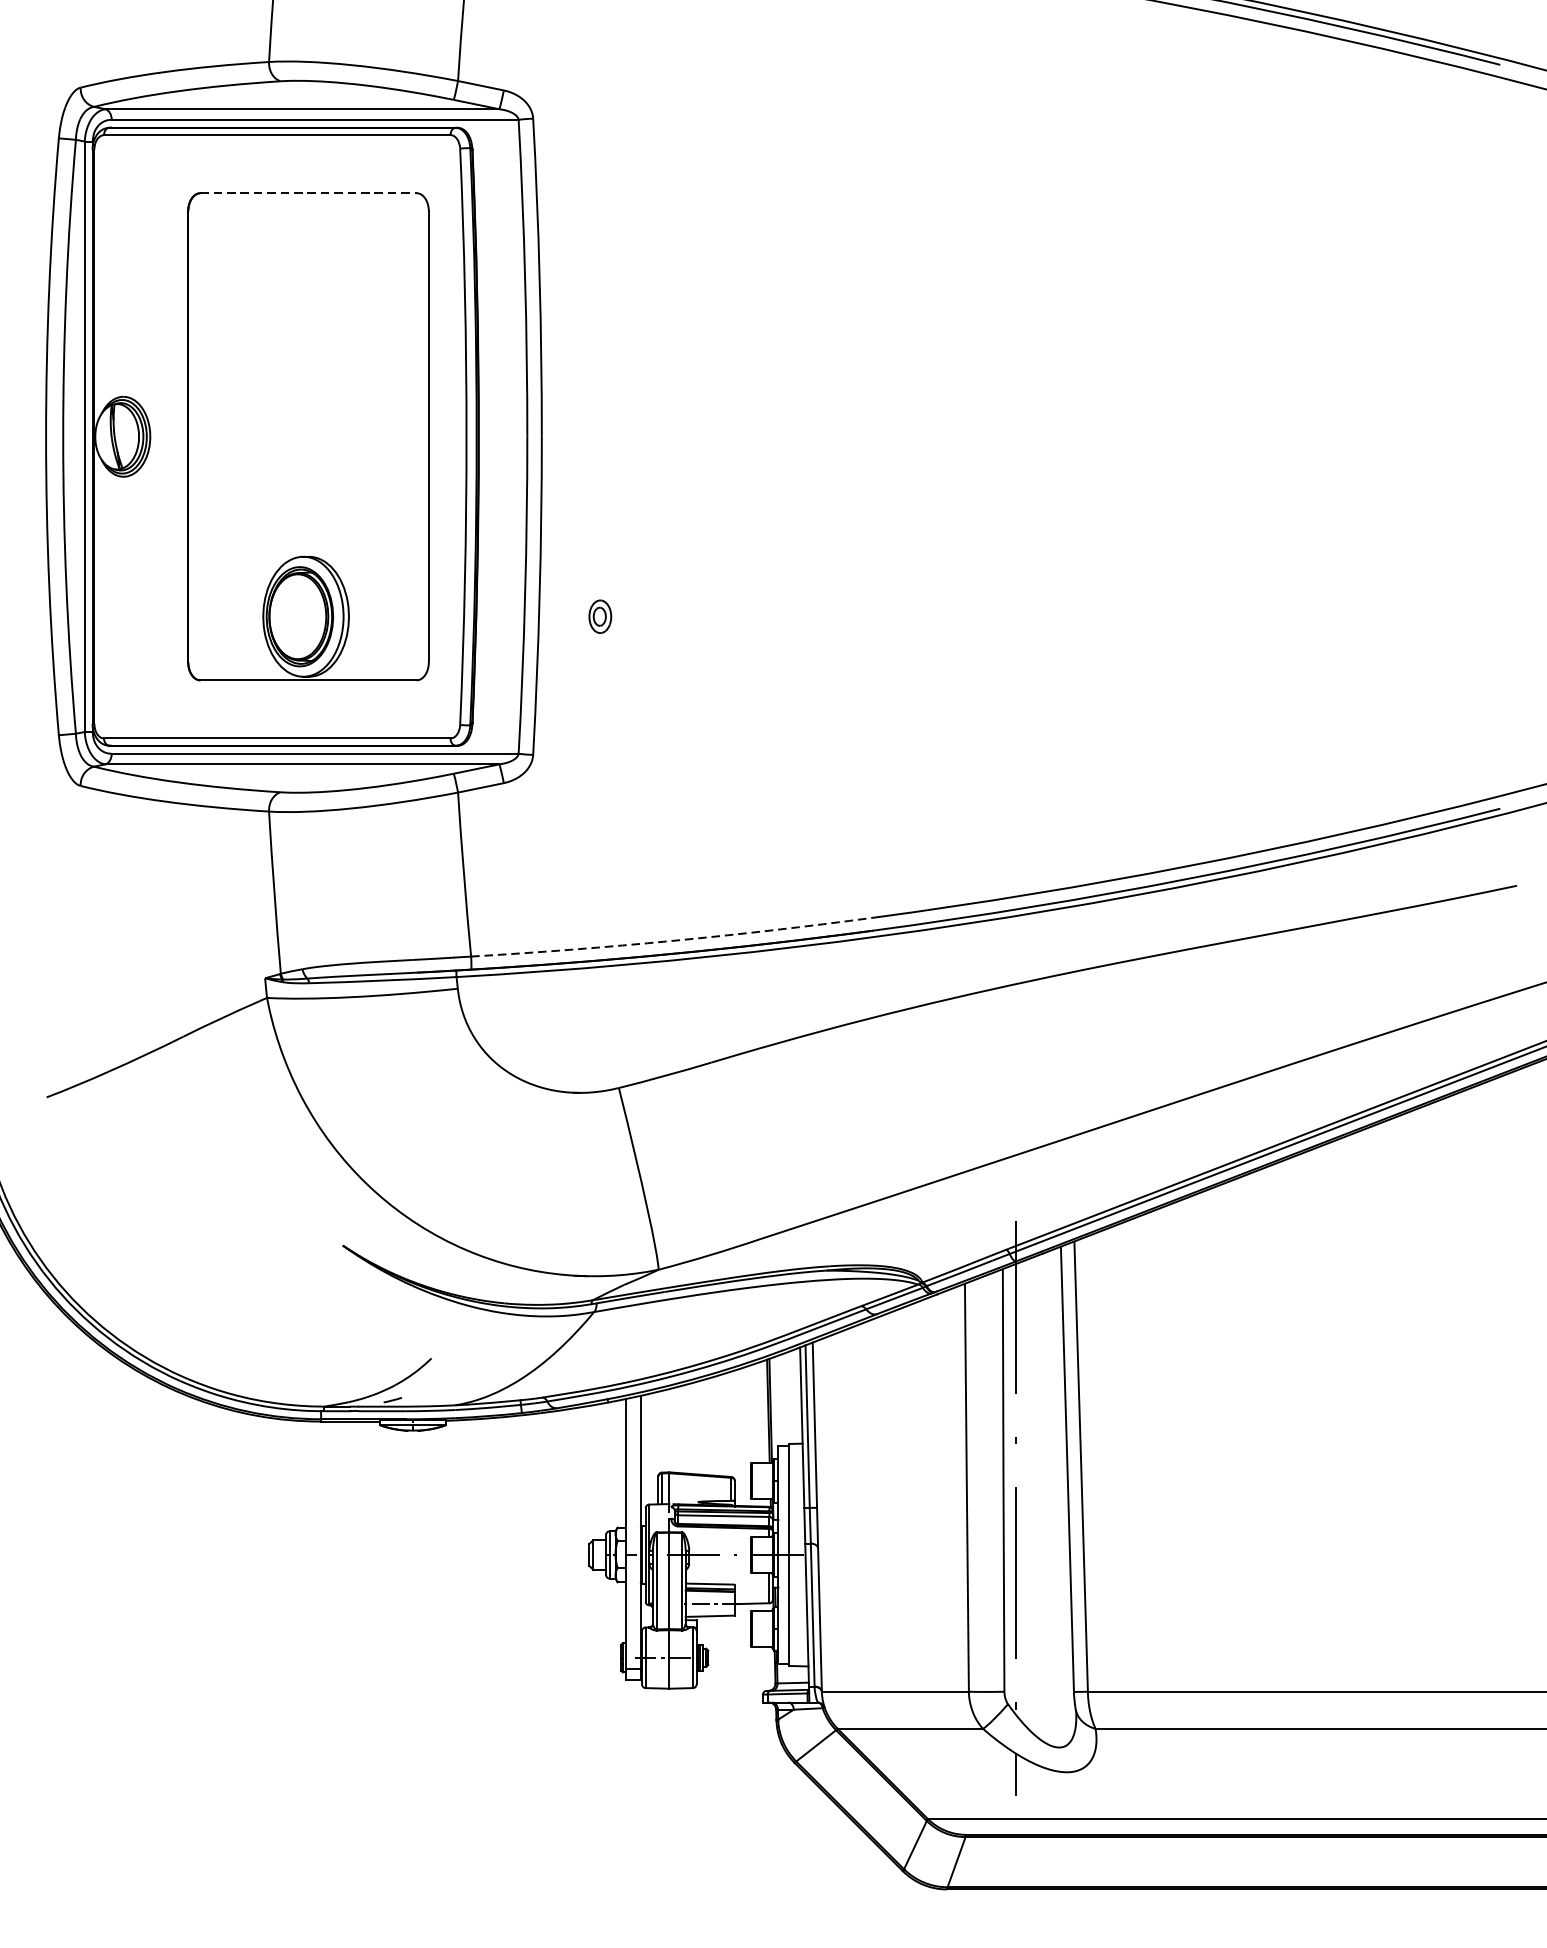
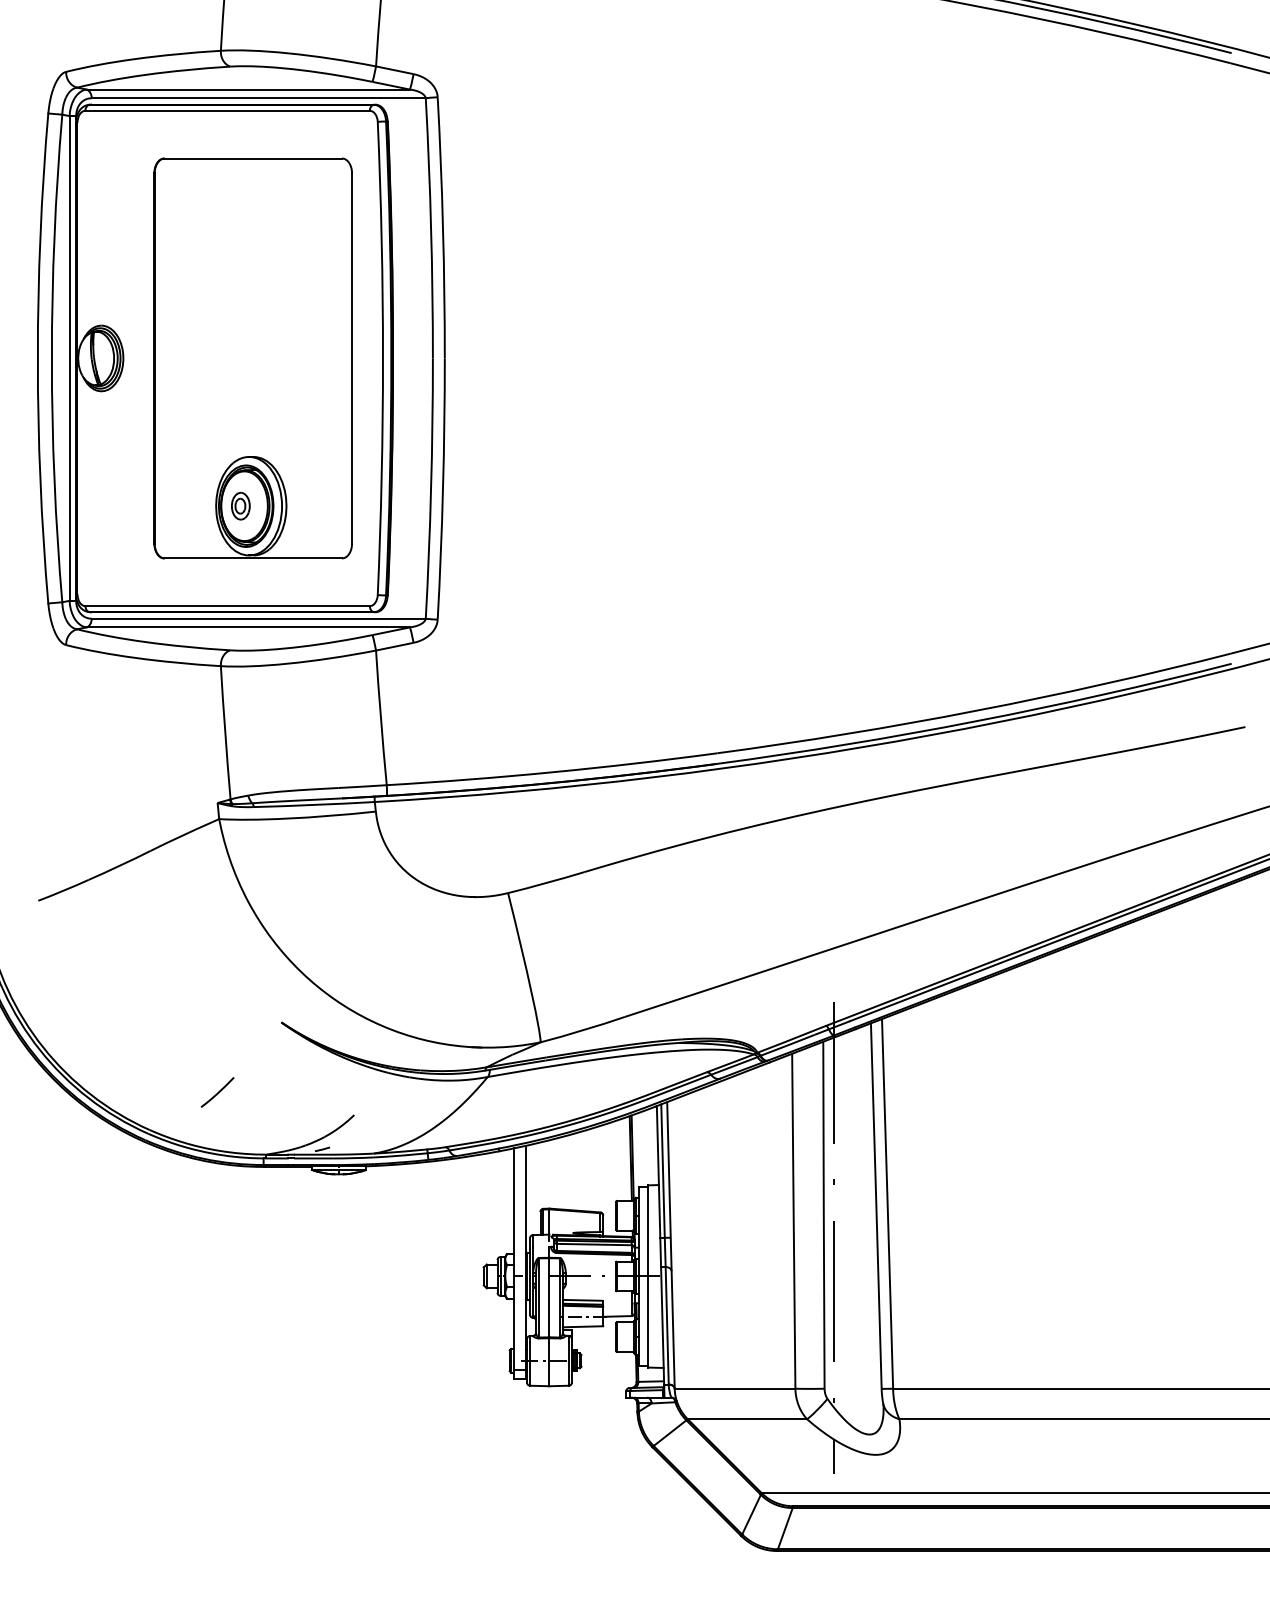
line: (308, 193) -> (253, 158), dashed -> solid
part: (599, 615) -> (240, 505), moved
arc: (673, 941) -> (552, 772), dashed -> solid
line: (264, 1330) -> (217, 1092), added

